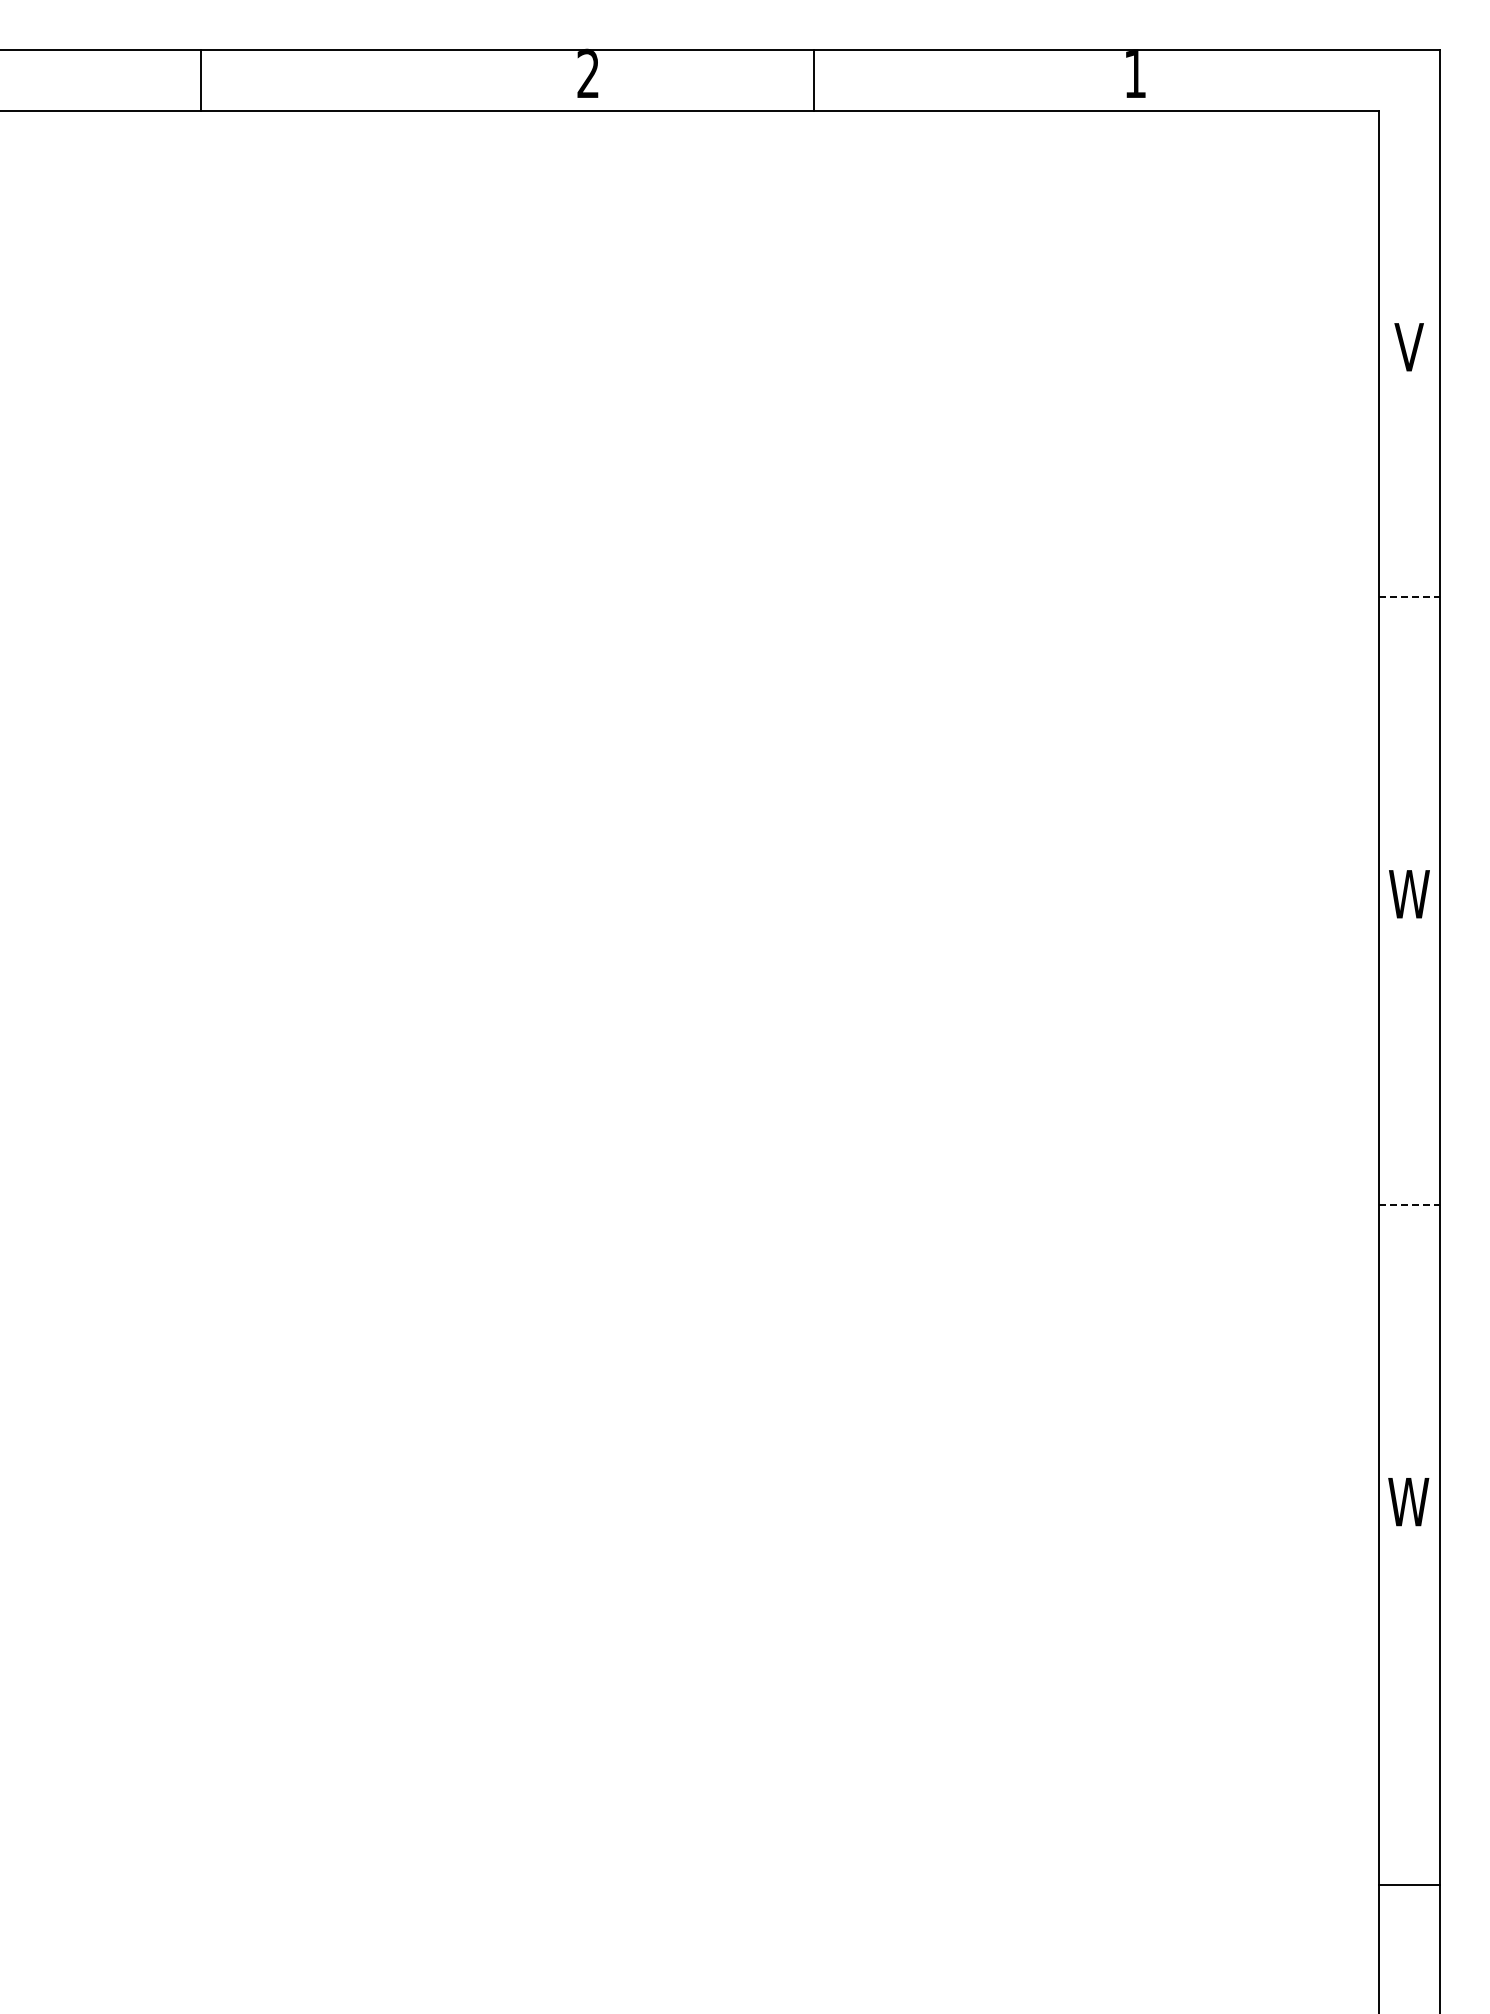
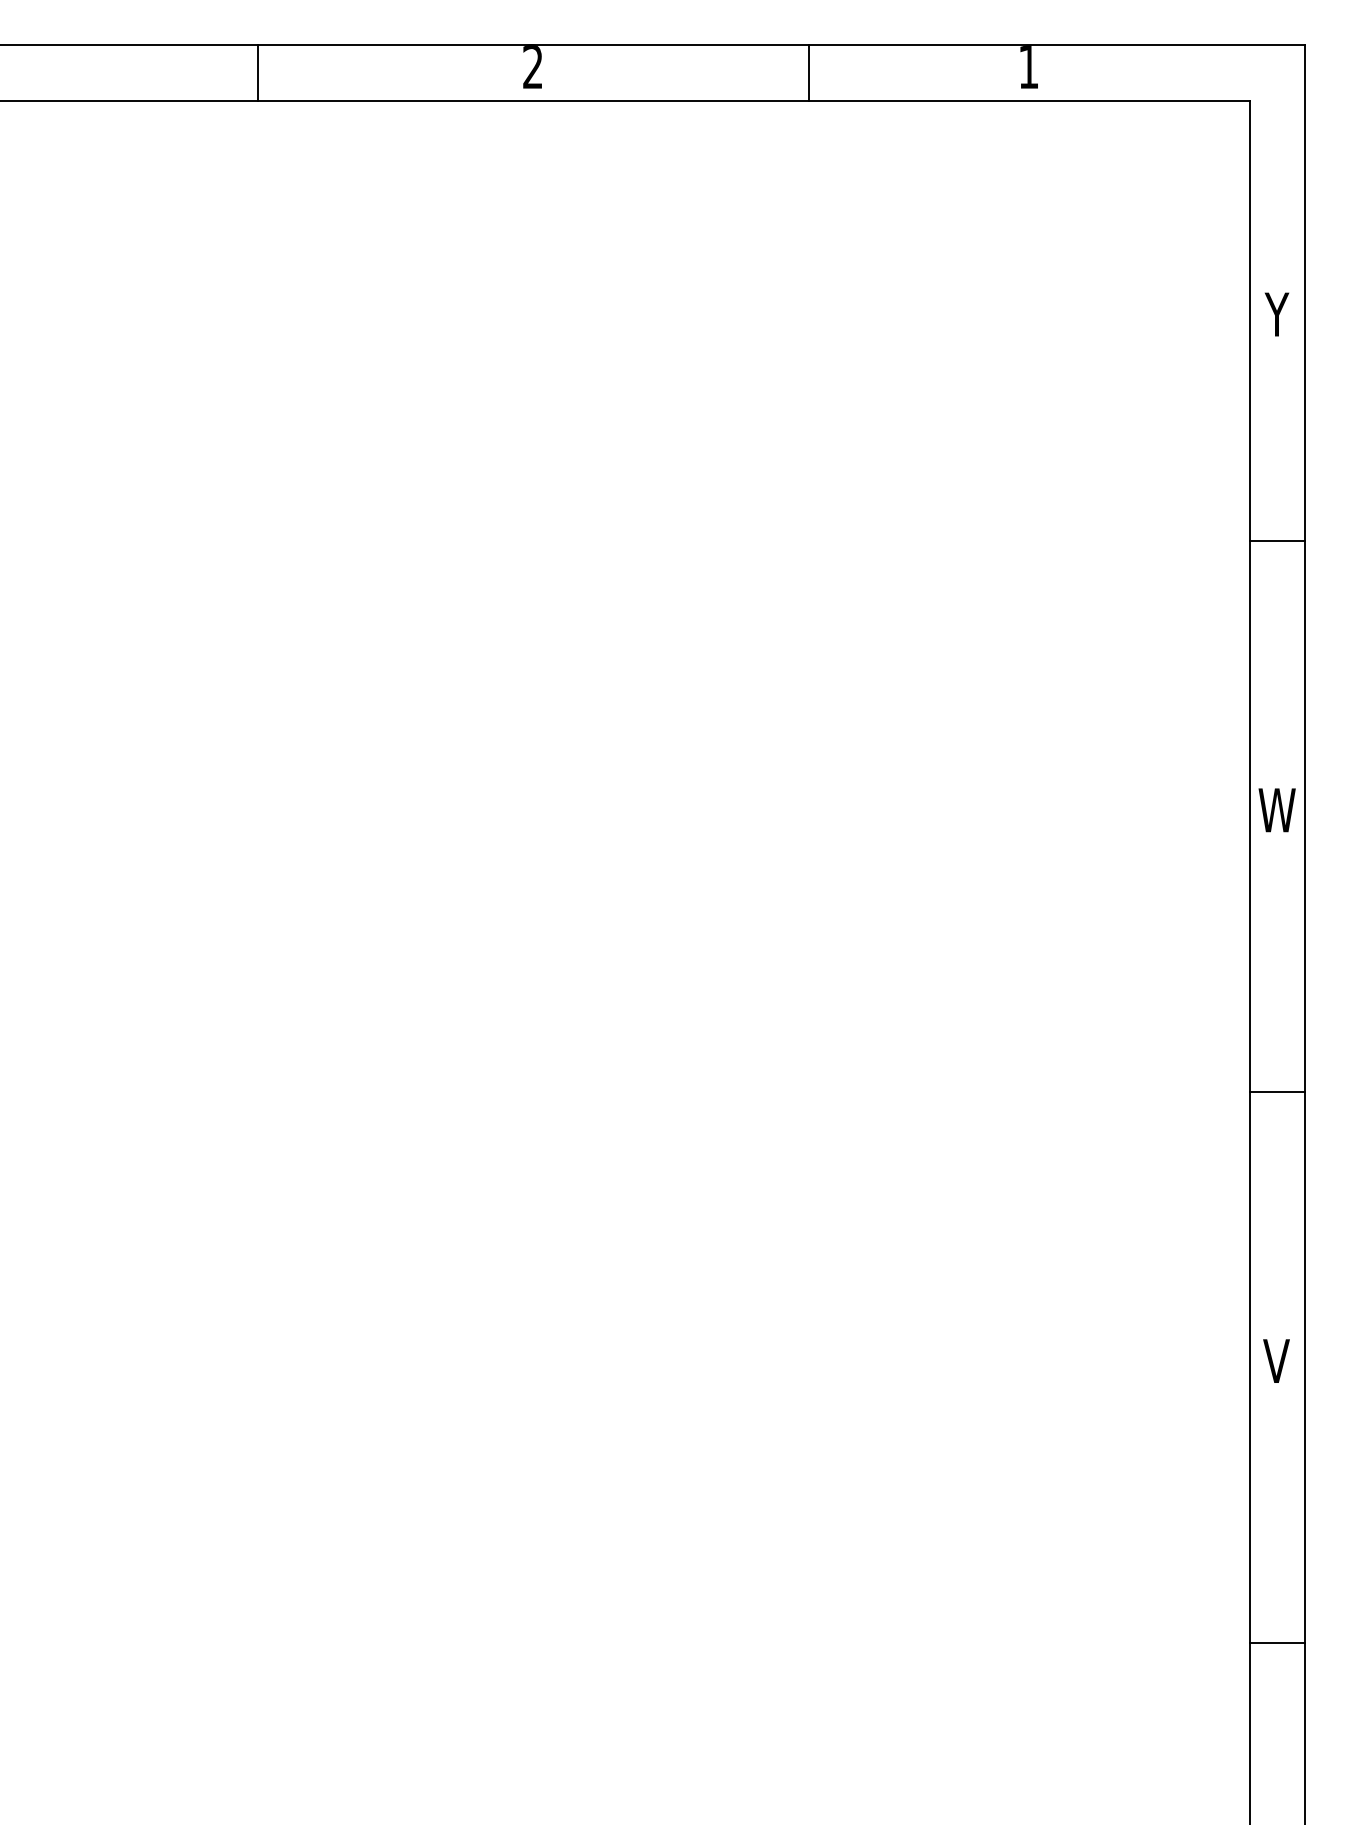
line: (201, 80) -> (258, 72), moved
line: (813, 80) -> (808, 72), moved
text: (1408, 347) -> (1276, 314), V -> Y
line: (1409, 597) -> (1277, 541), dashed -> solid
line: (1409, 1205) -> (1277, 1092), dashed -> solid
text: (1408, 1502) -> (1276, 1361), W -> V
line: (1409, 1884) -> (1277, 1642), moved

